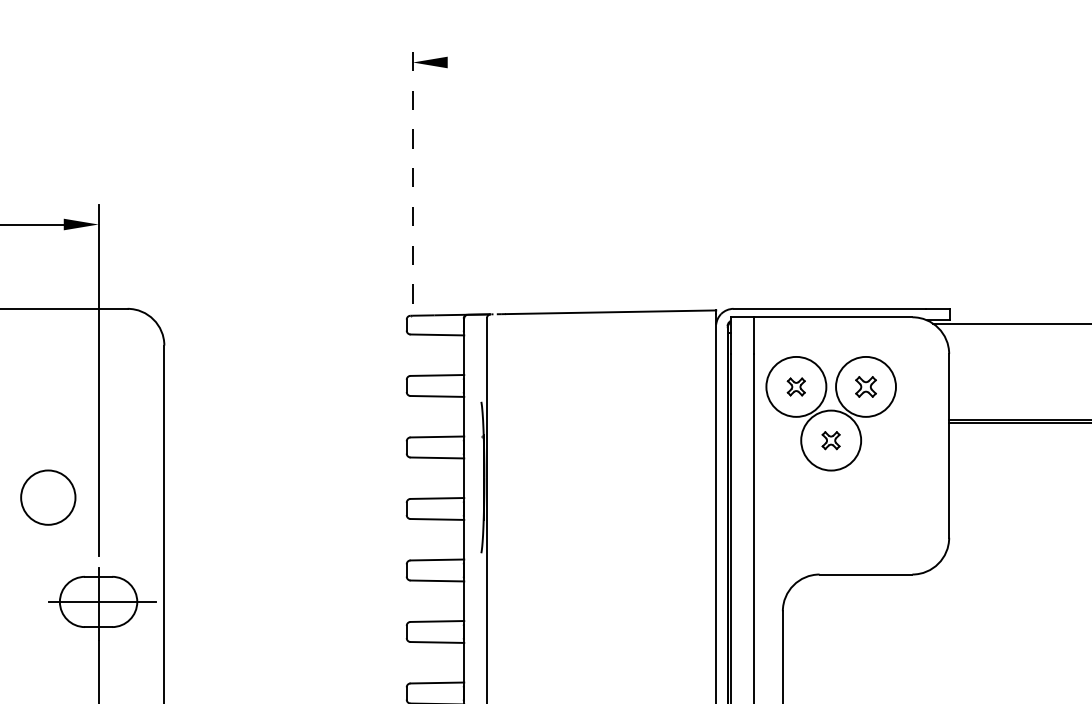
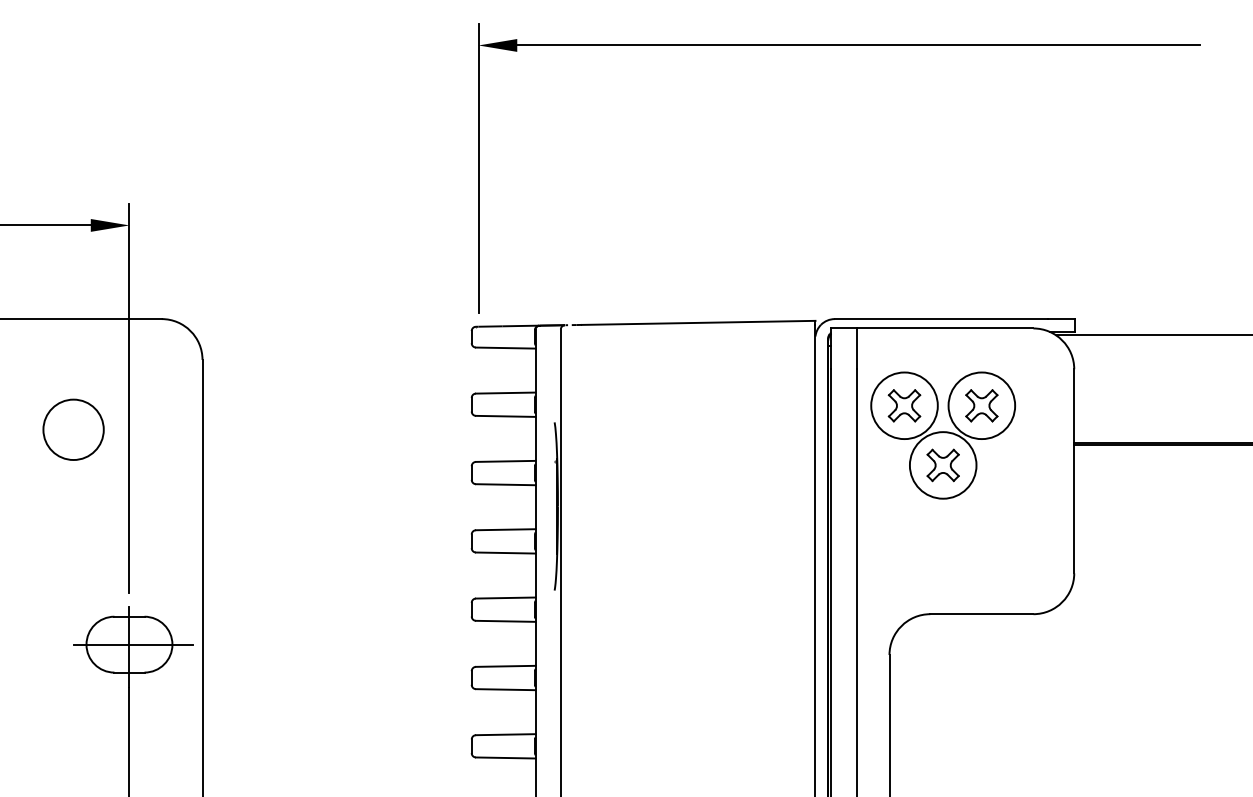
line: (754, 62) -> (858, 45), added
line: (412, 173) -> (478, 168), dashed -> solid
part: (796, 386) -> (904, 405), size x1.67
part: (865, 386) -> (981, 405), size x1.43
part: (830, 440) -> (942, 465), size x1.67
circle: (48, 497) -> (73, 429), moved

